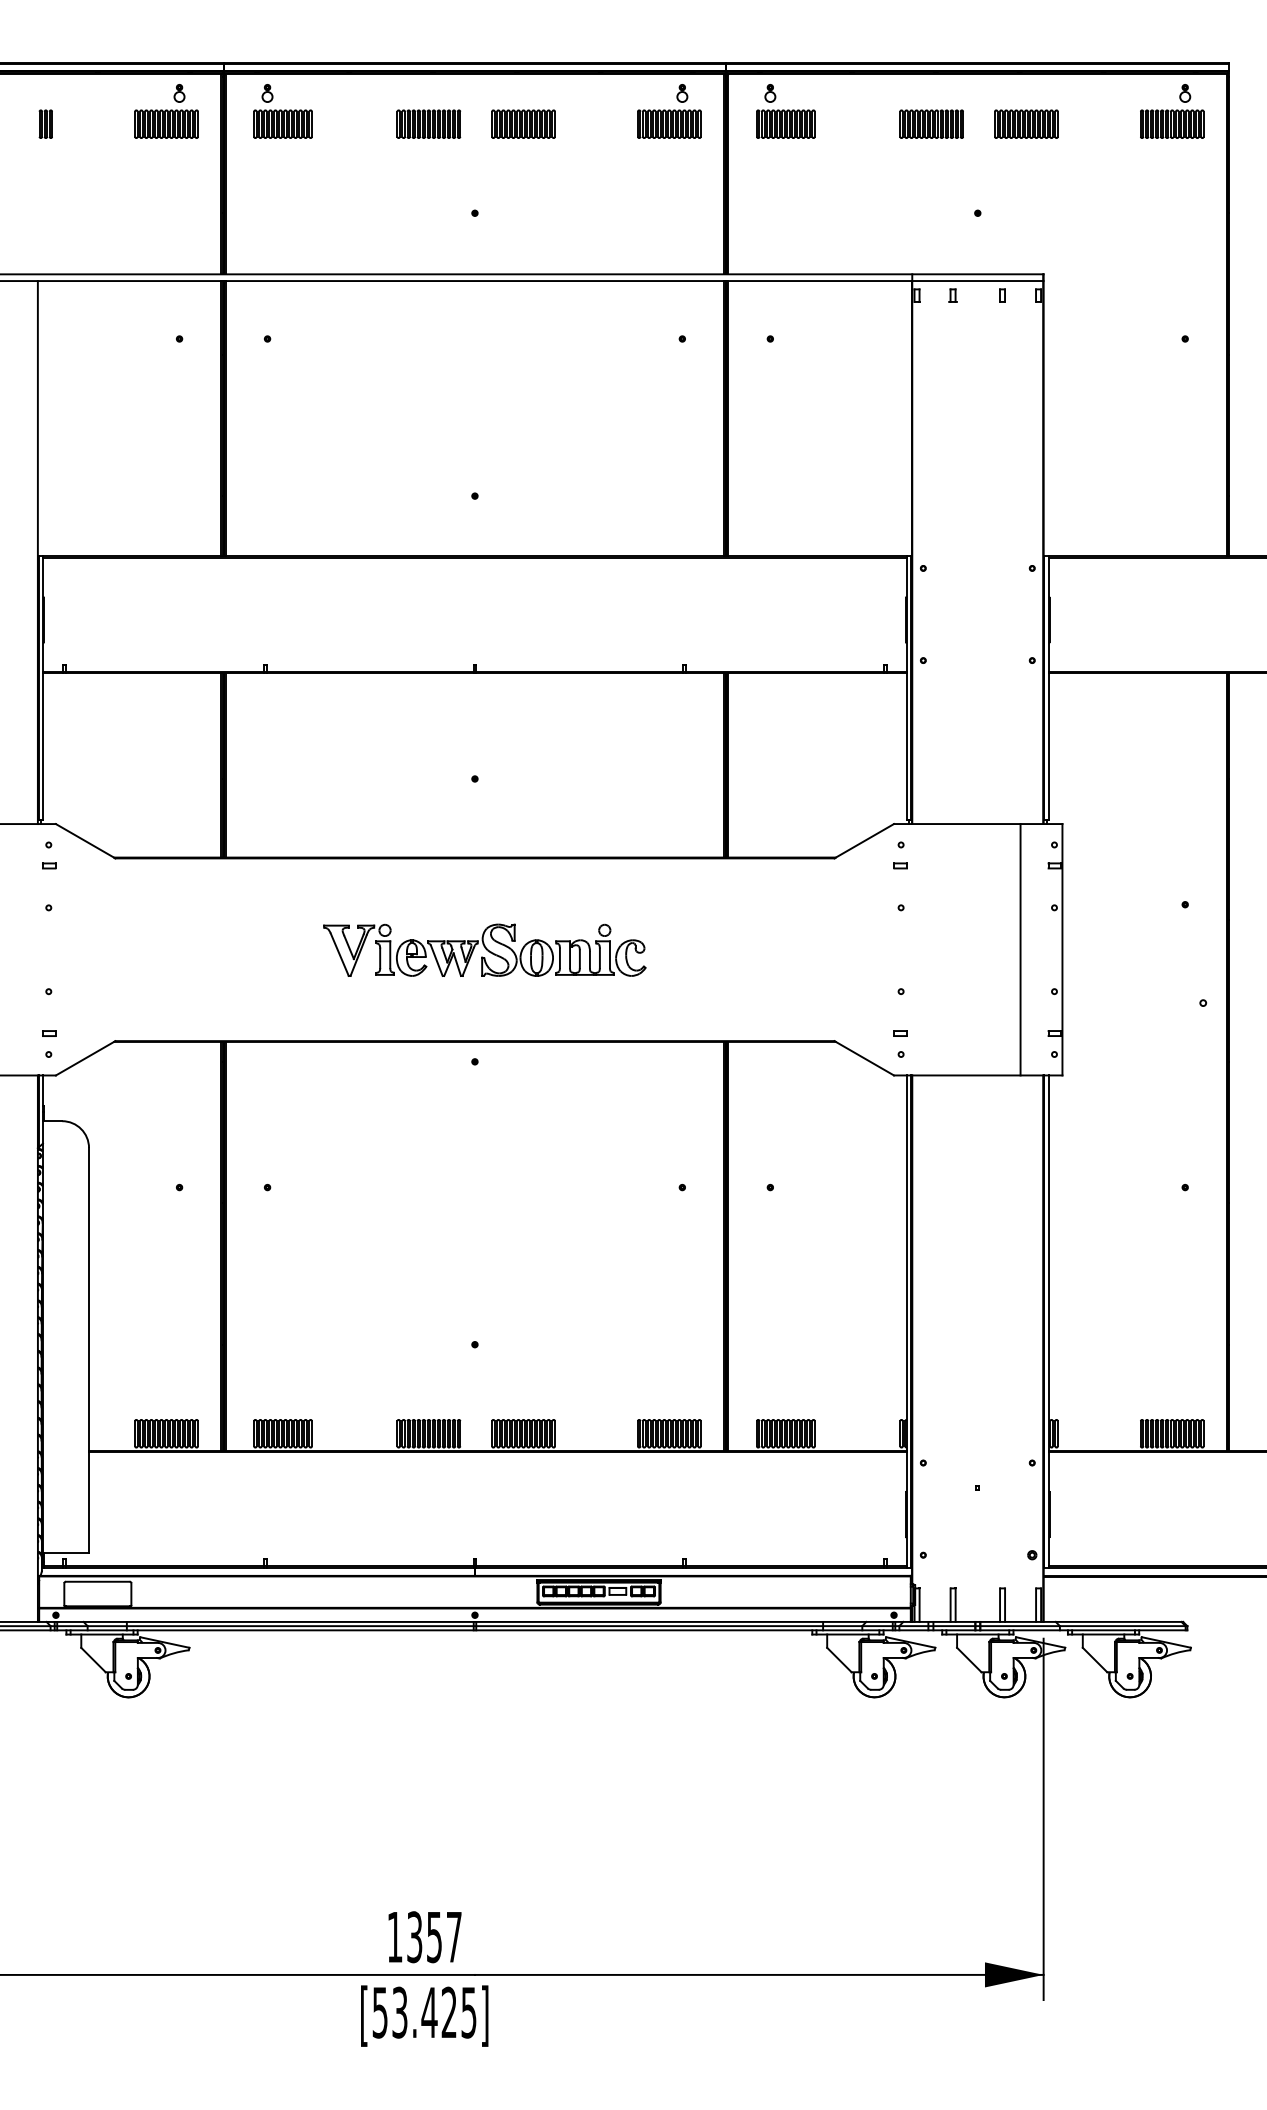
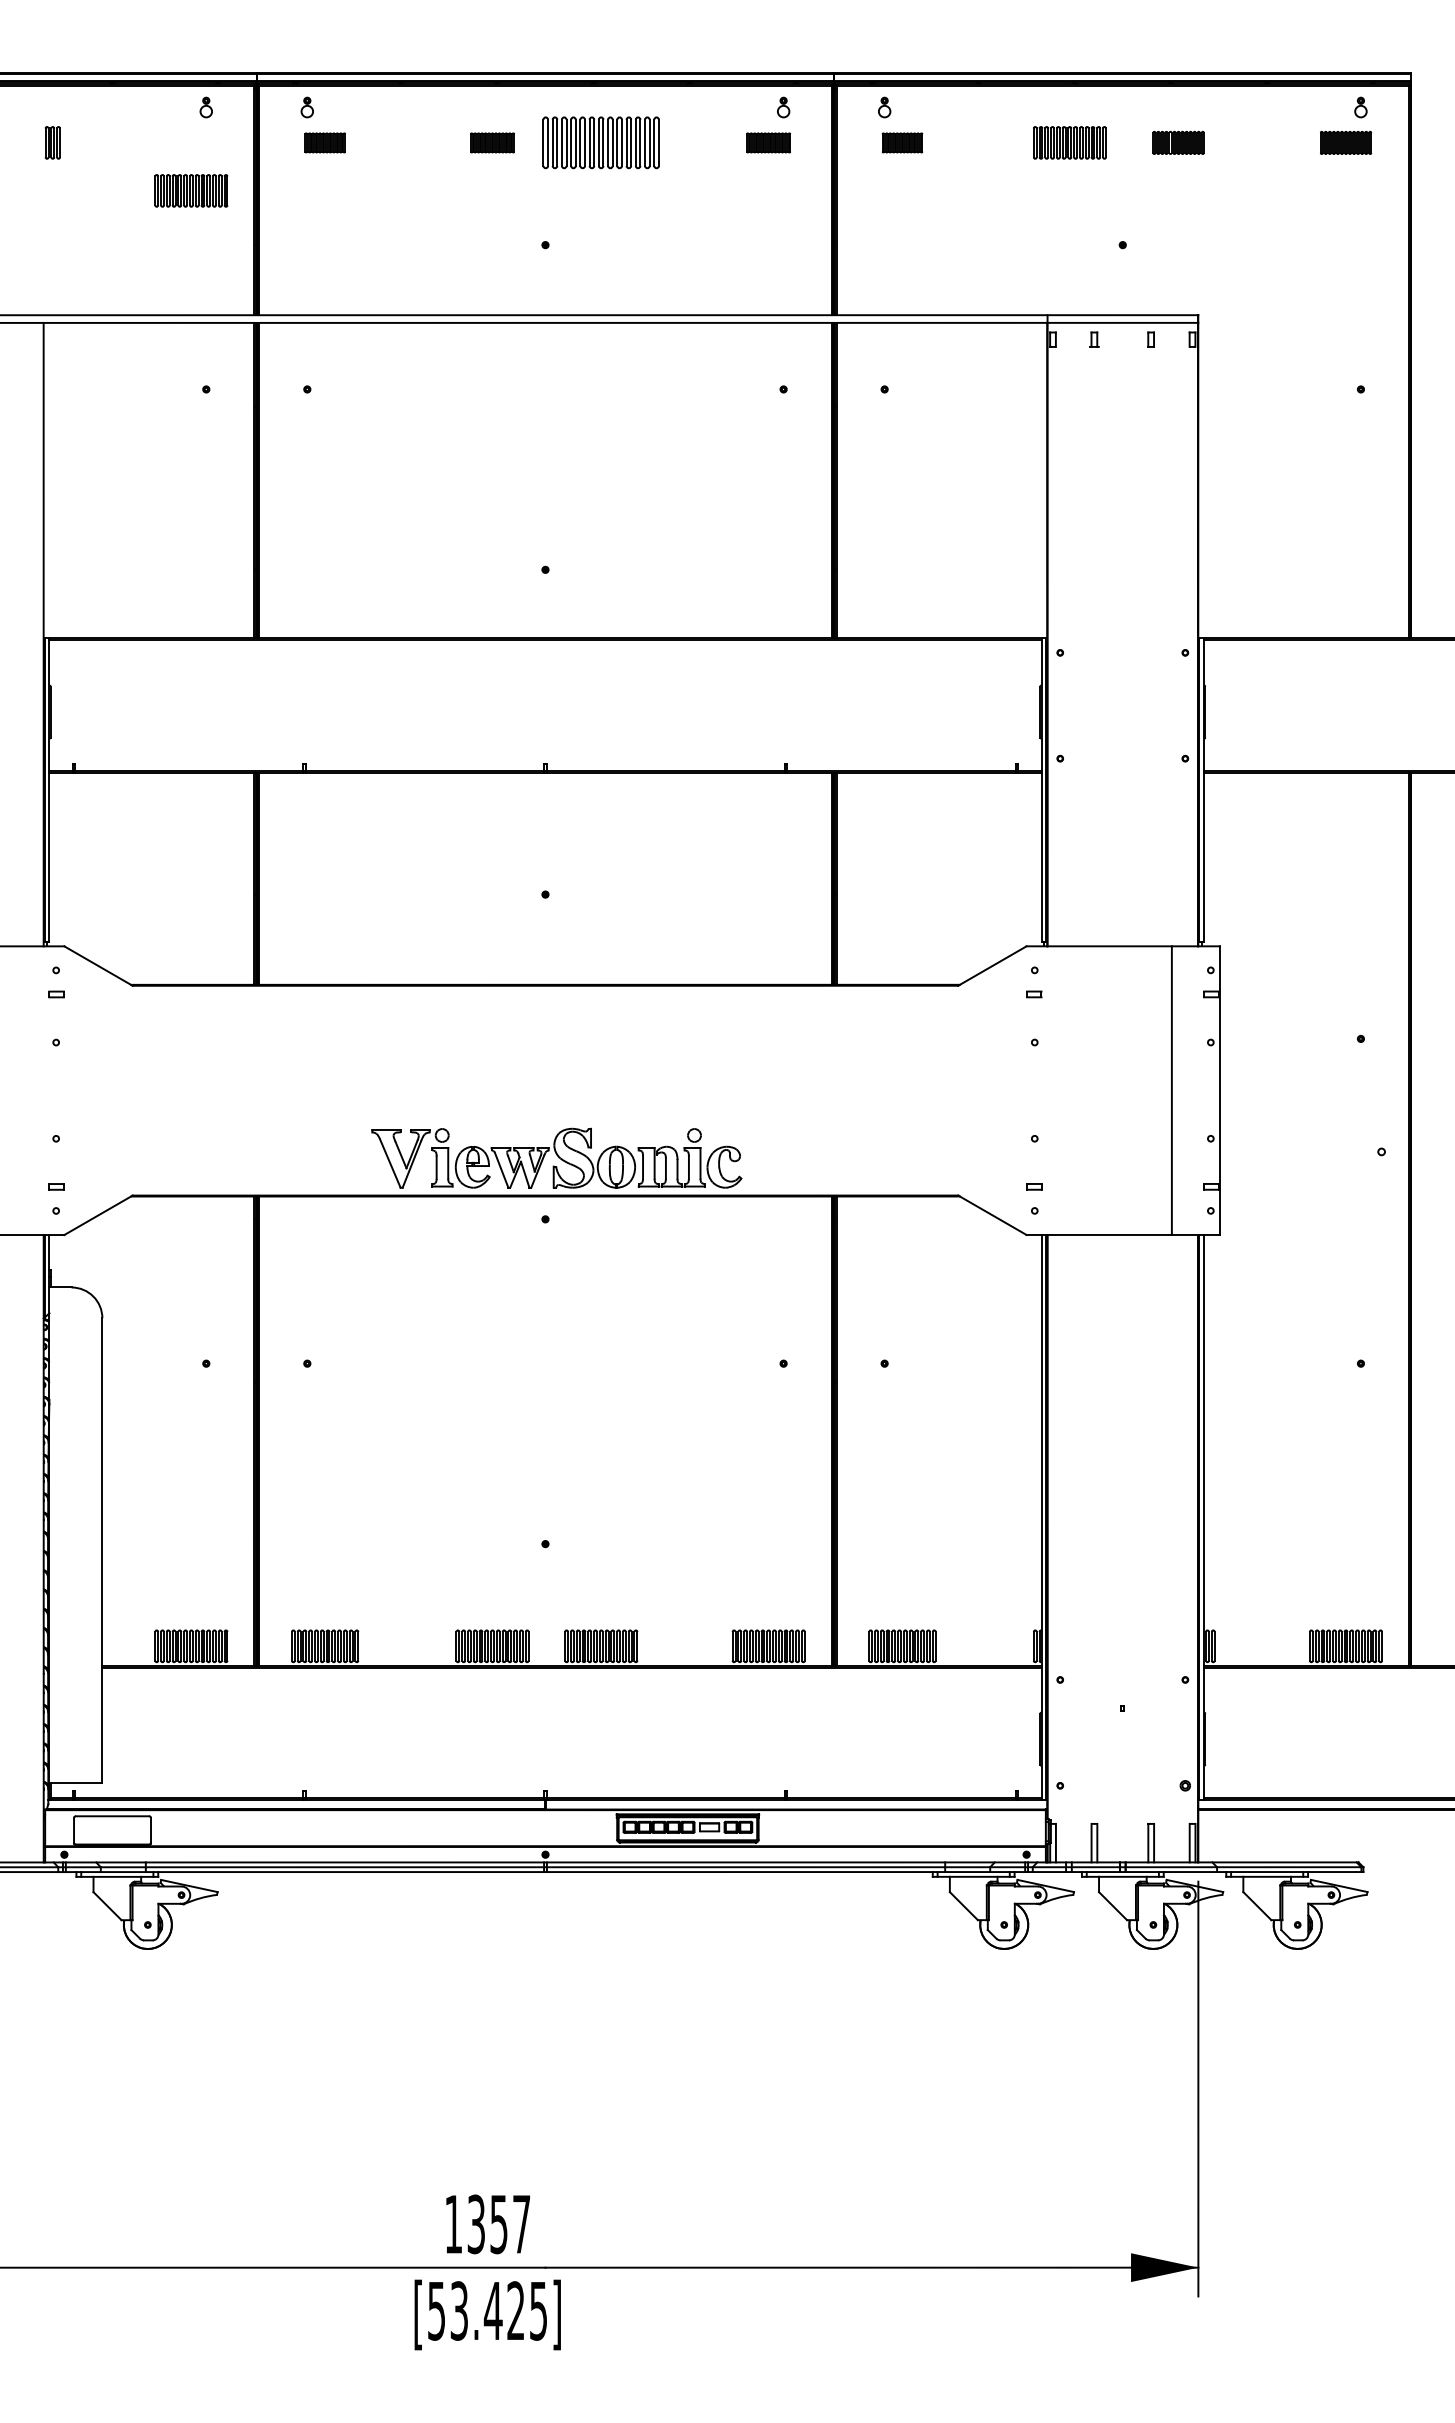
part: (166, 123) -> (191, 190), moved
part: (283, 123) -> (325, 142), size x0.6
part: (428, 123) -> (492, 142), size x0.6
part: (523, 123) -> (601, 142), size x1.6
part: (669, 123) -> (768, 142), size x0.6
part: (785, 123) -> (902, 142), size x0.6
part: (1026, 123) -> (1178, 142), size x0.7
part: (1171, 123) -> (1345, 142), size x0.7
part: (484, 949) -> (556, 1157), moved

